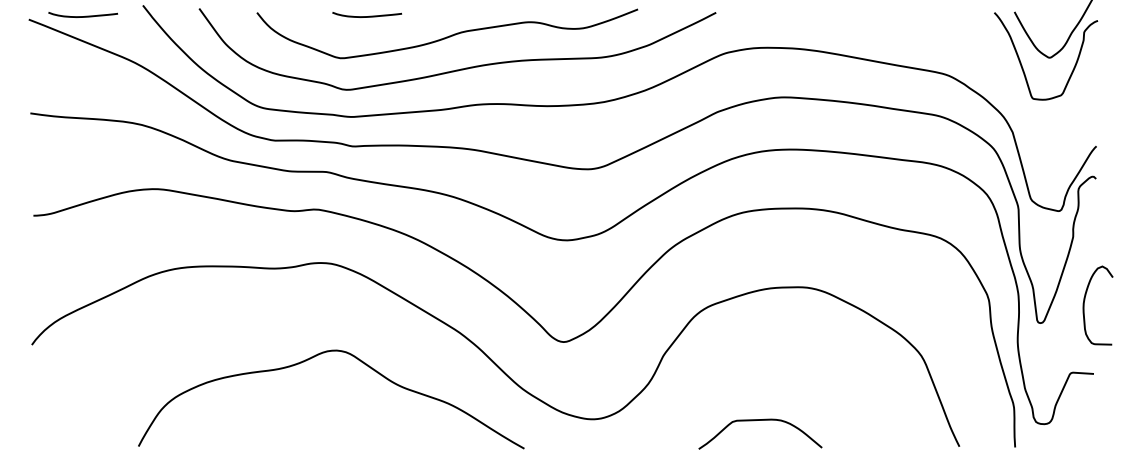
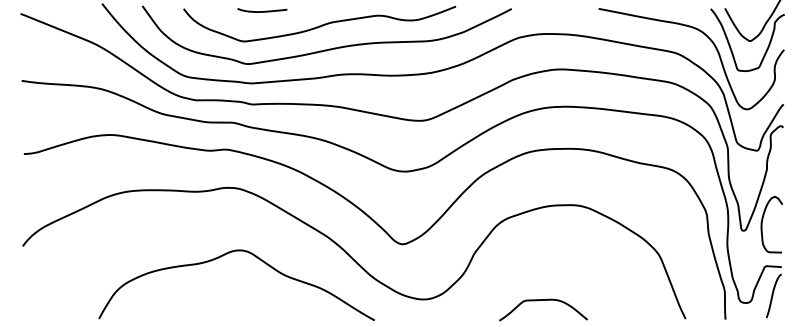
curve: (83, 16) -> (59, 11), removed
curve: (997, 61) -> (712, 43), added
curve: (1085, 300) -> (762, 221), moved
curve: (1081, 414) -> (772, 296), added

